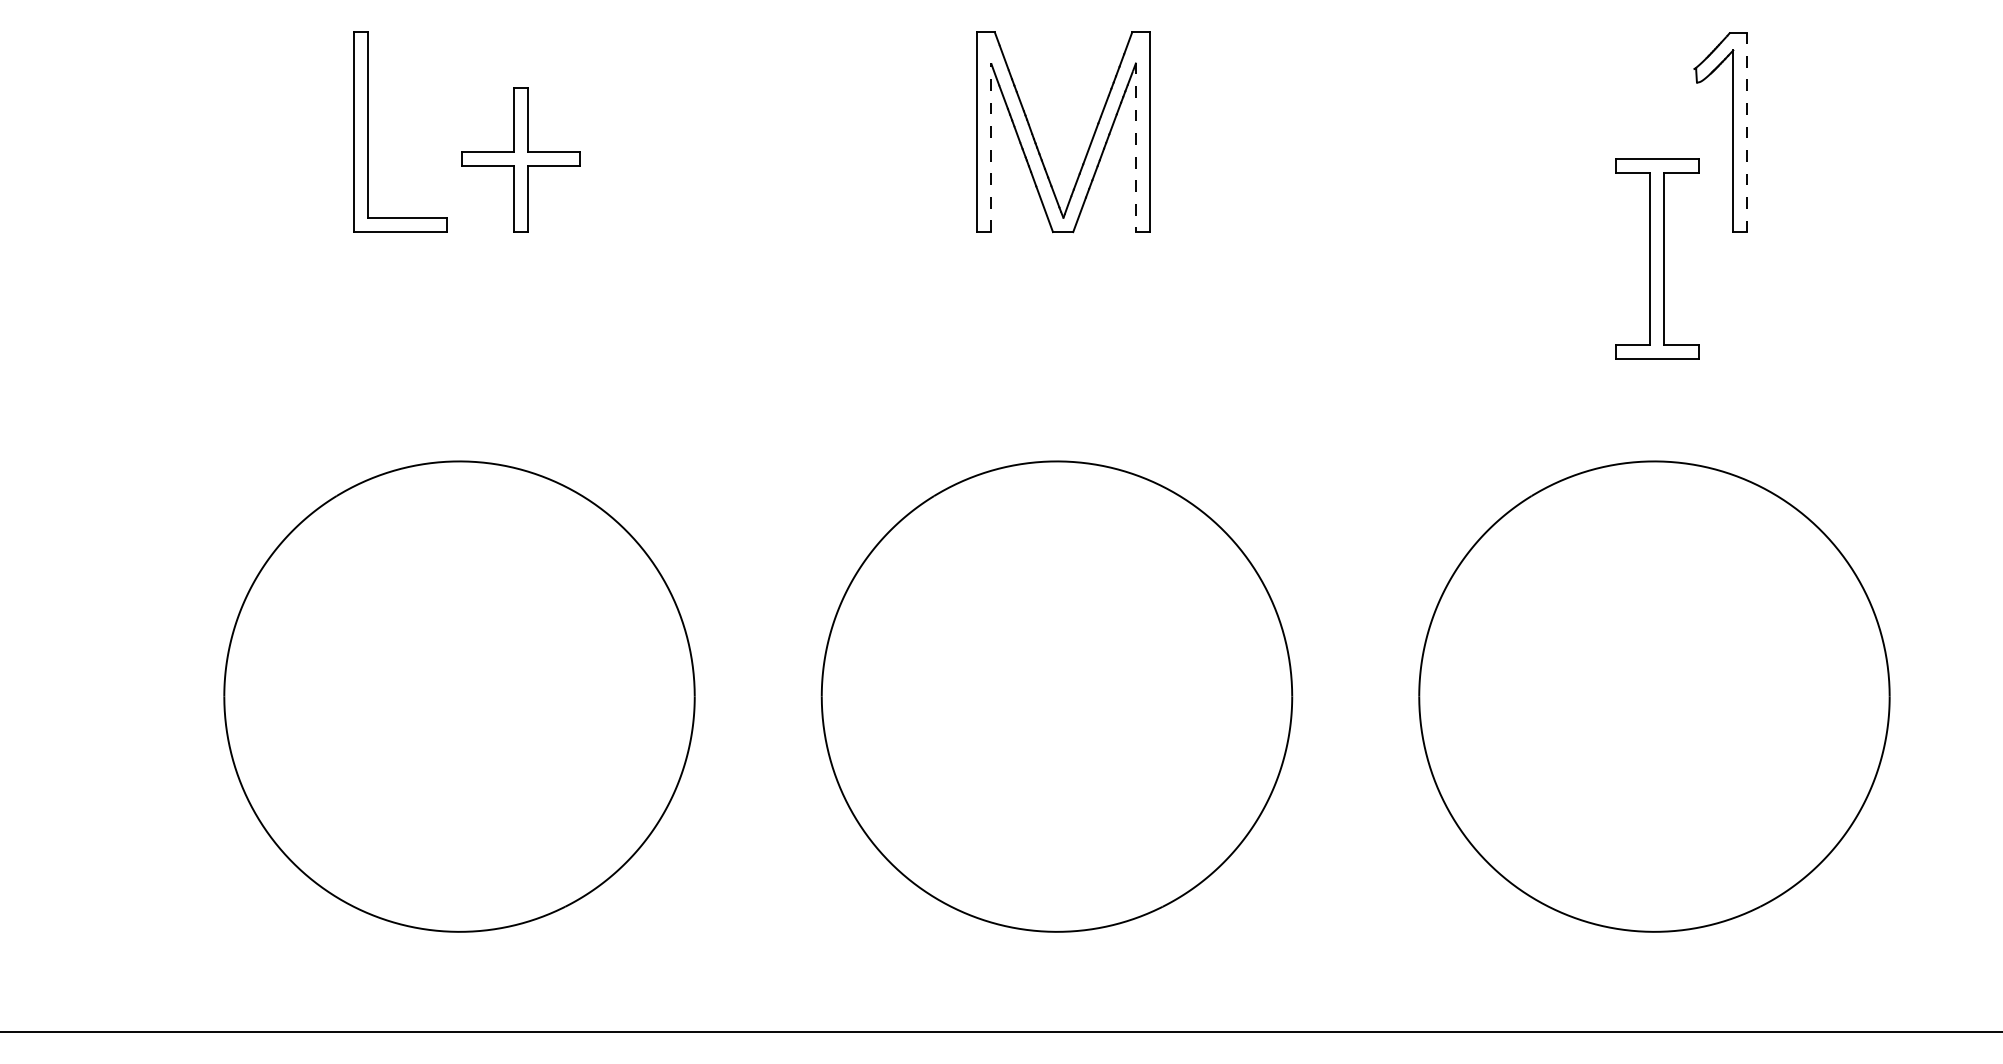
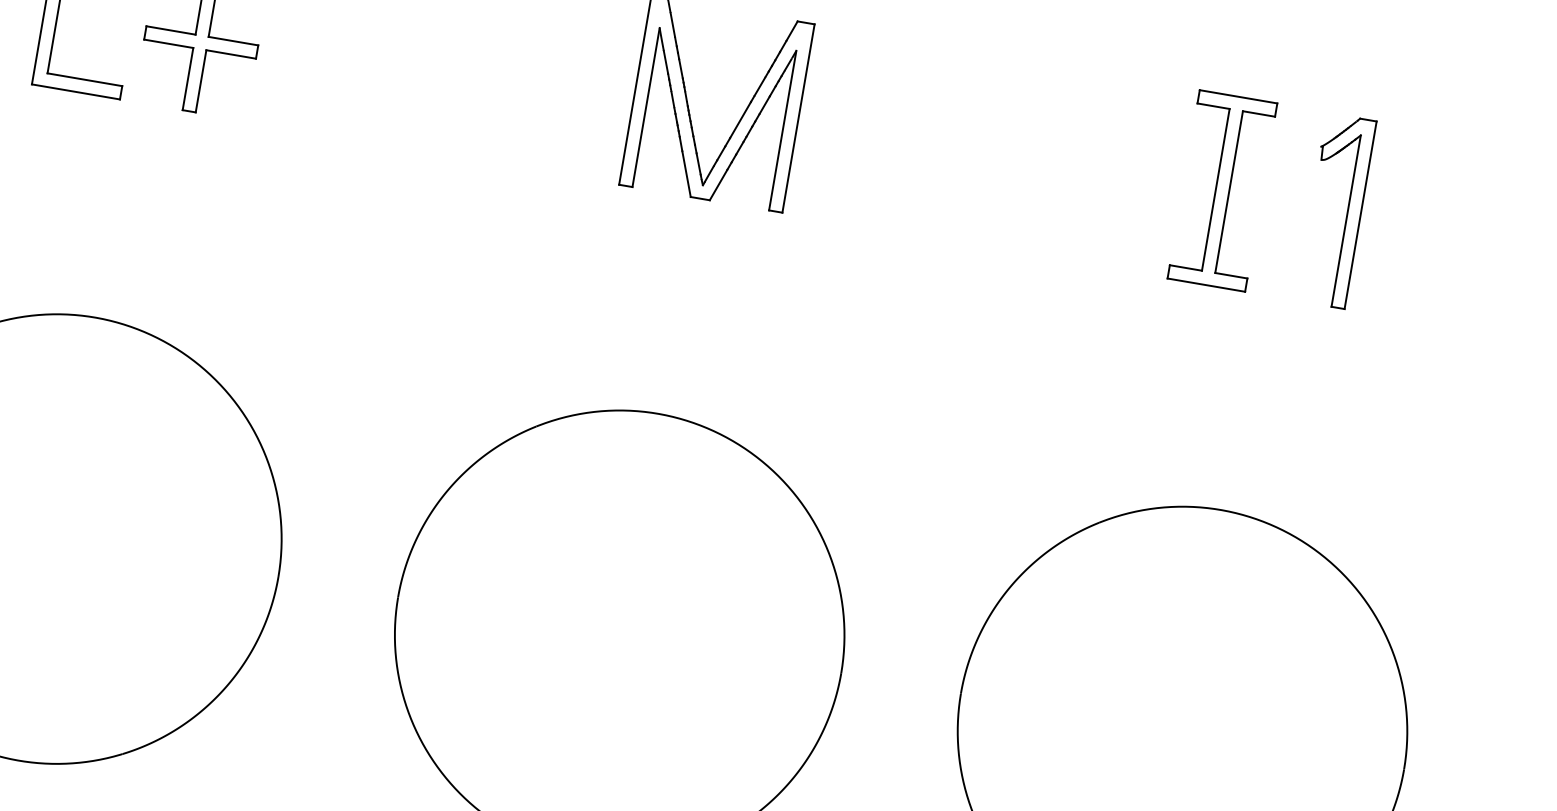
line: (1747, 132) -> (1361, 215), dashed -> solid
line: (991, 147) -> (646, 107), dashed -> solid
line: (1136, 147) -> (783, 130), dashed -> solid
part: (1657, 258) -> (1222, 190), moved

